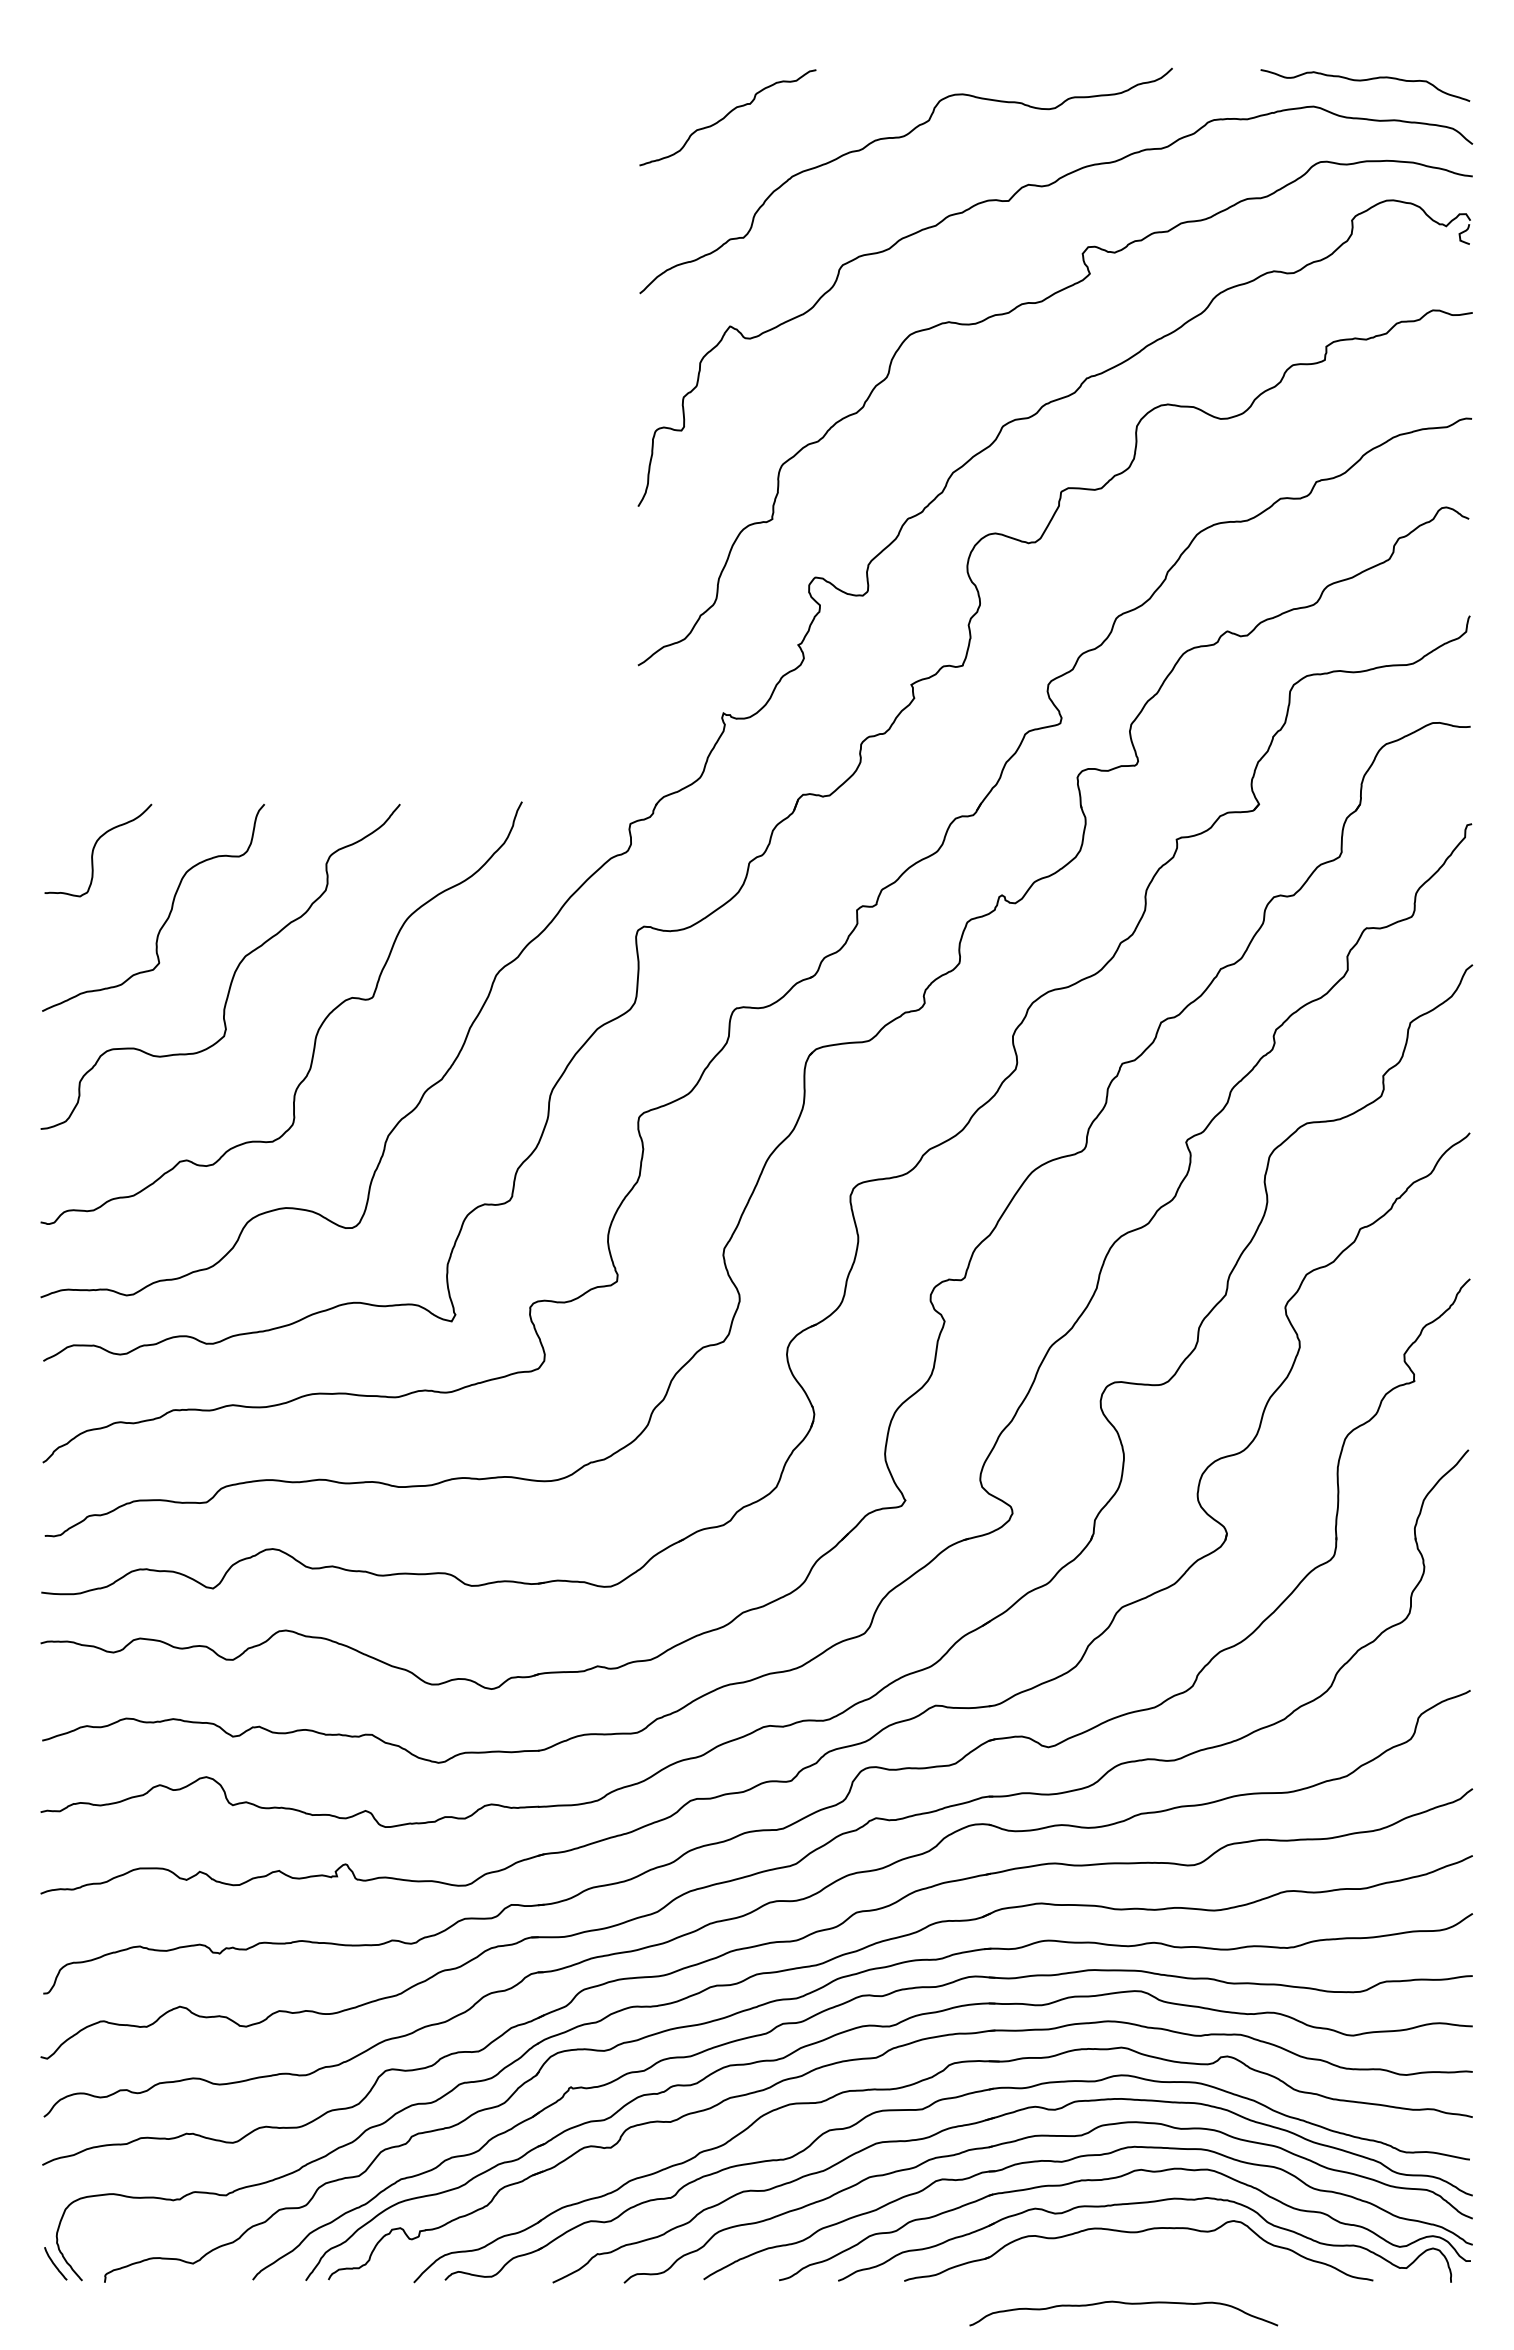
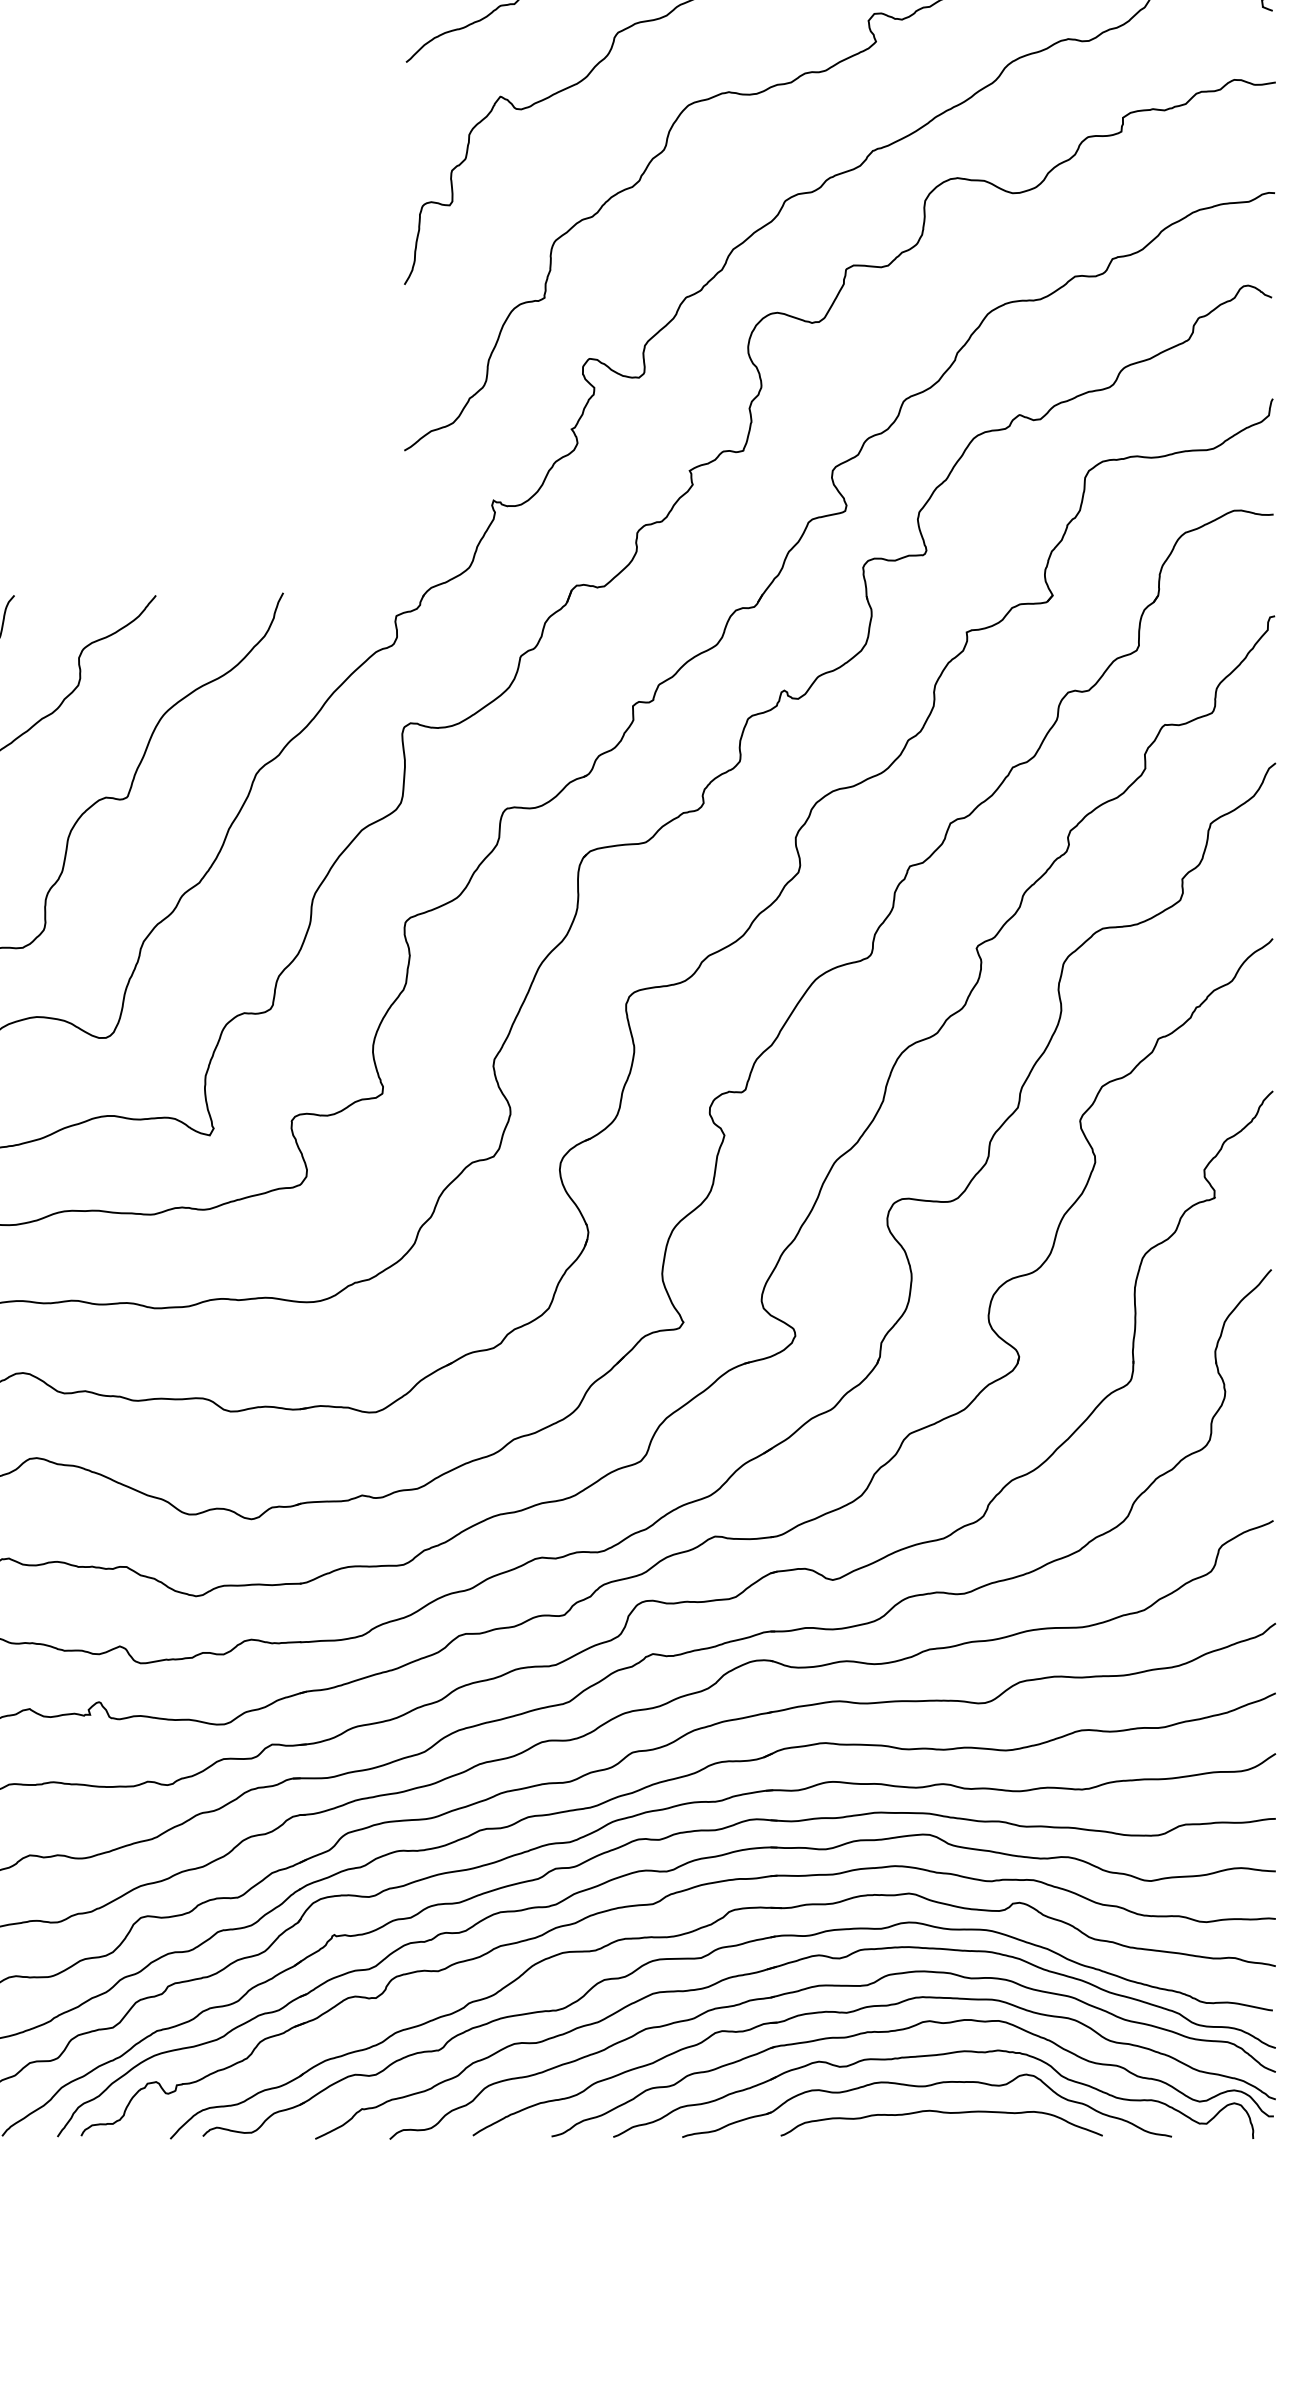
curve: (1124, 2304) -> (942, 2113), moved

